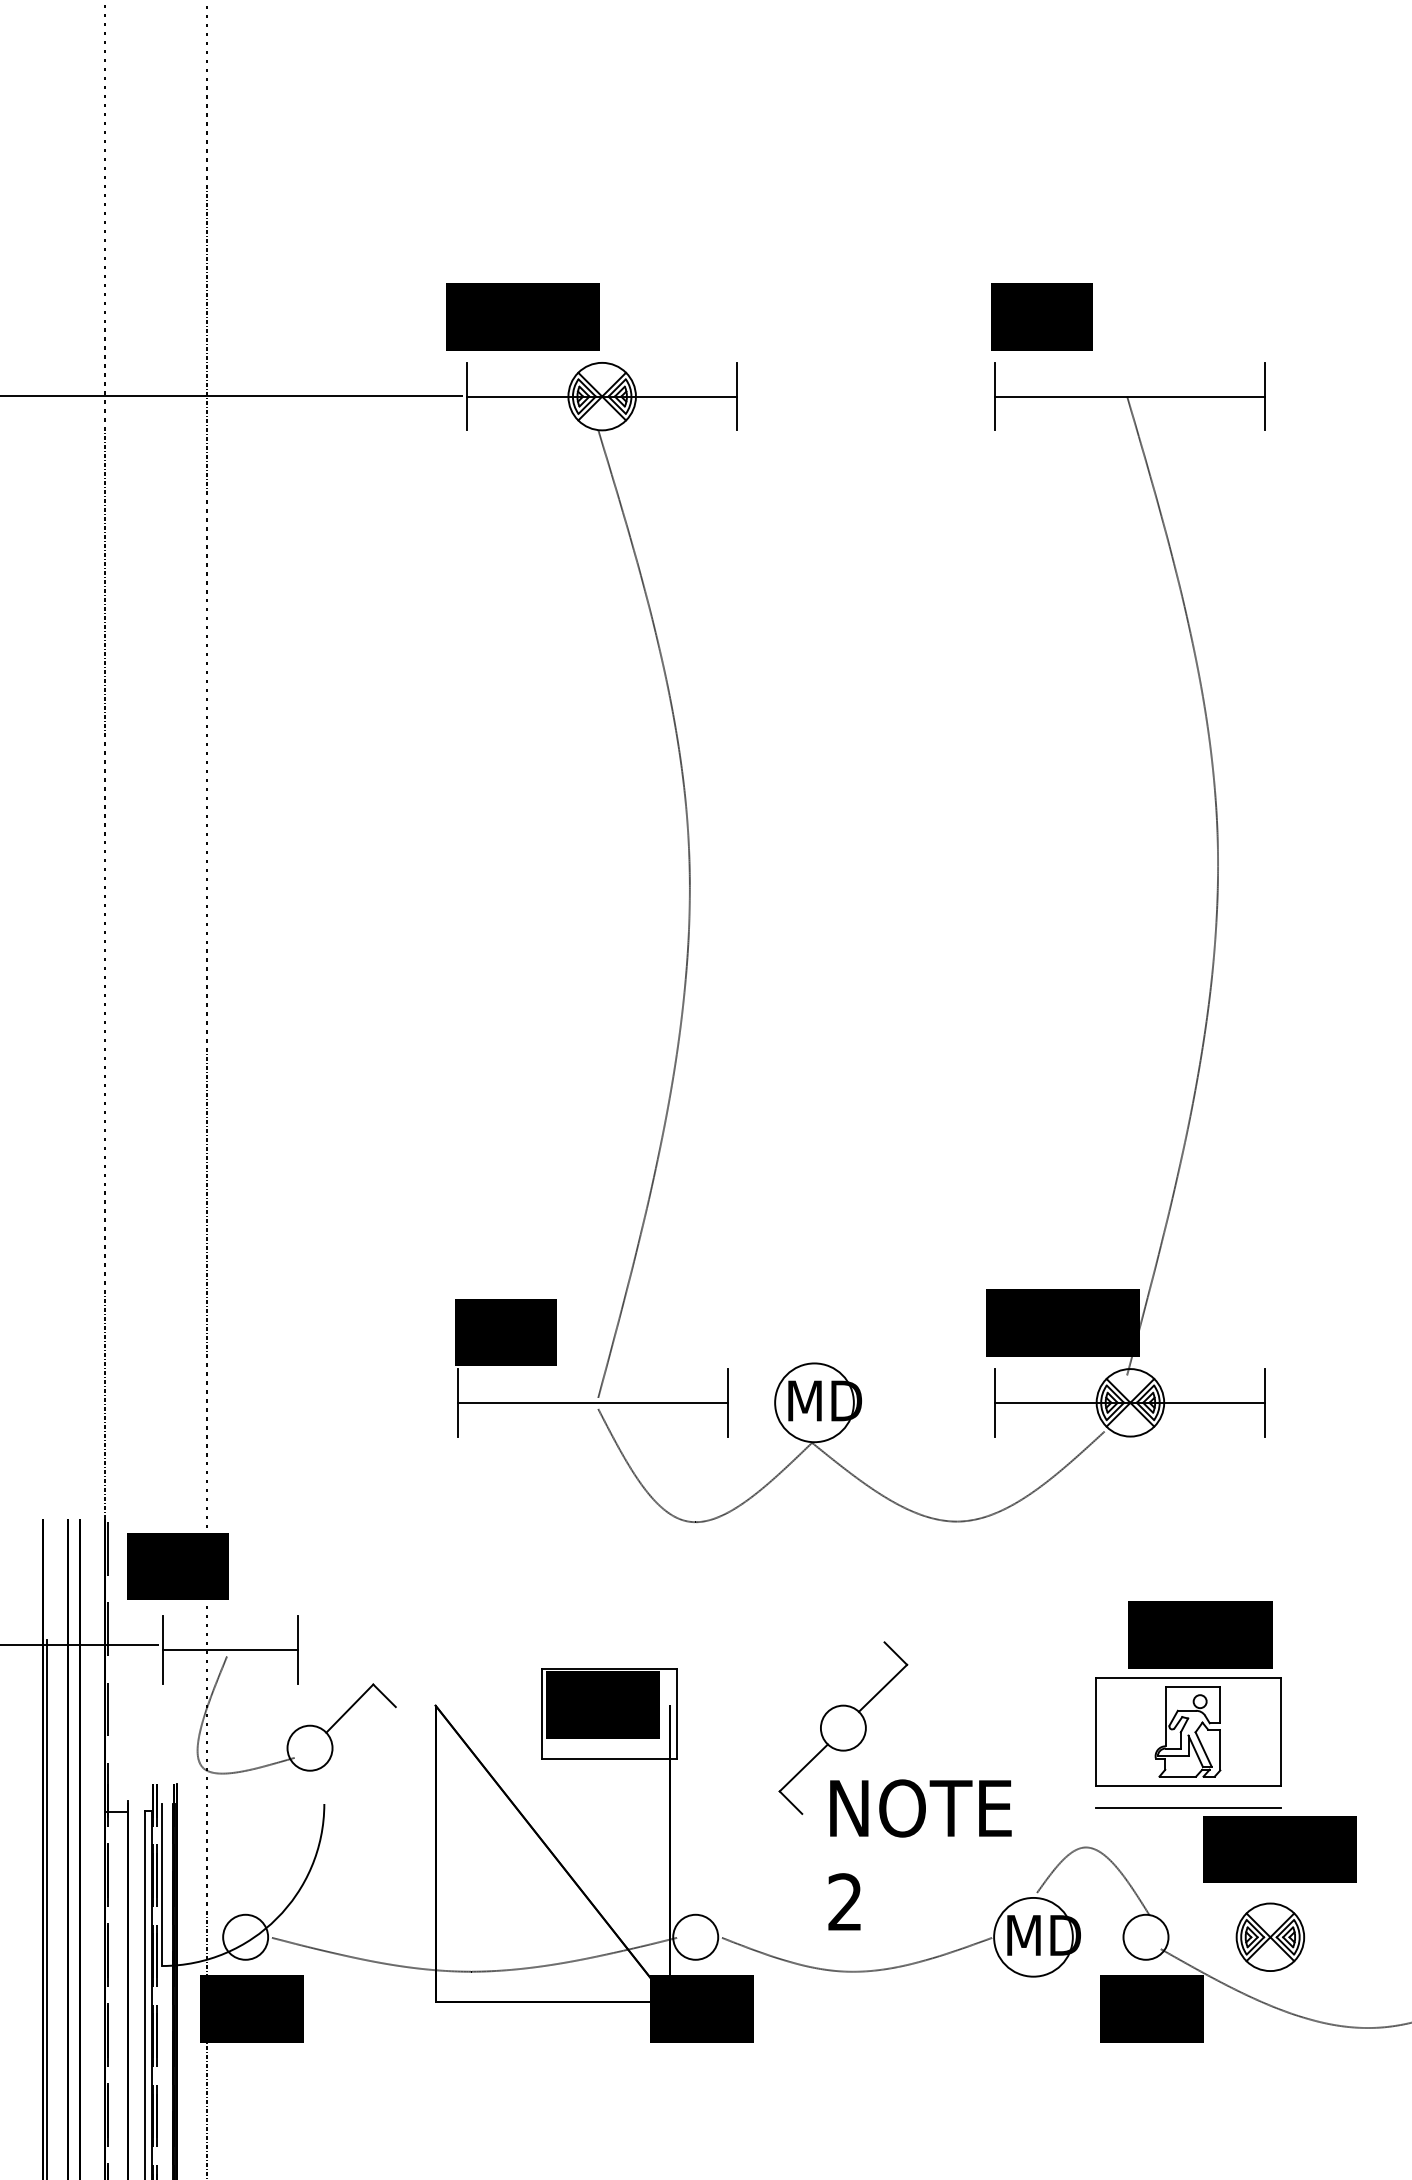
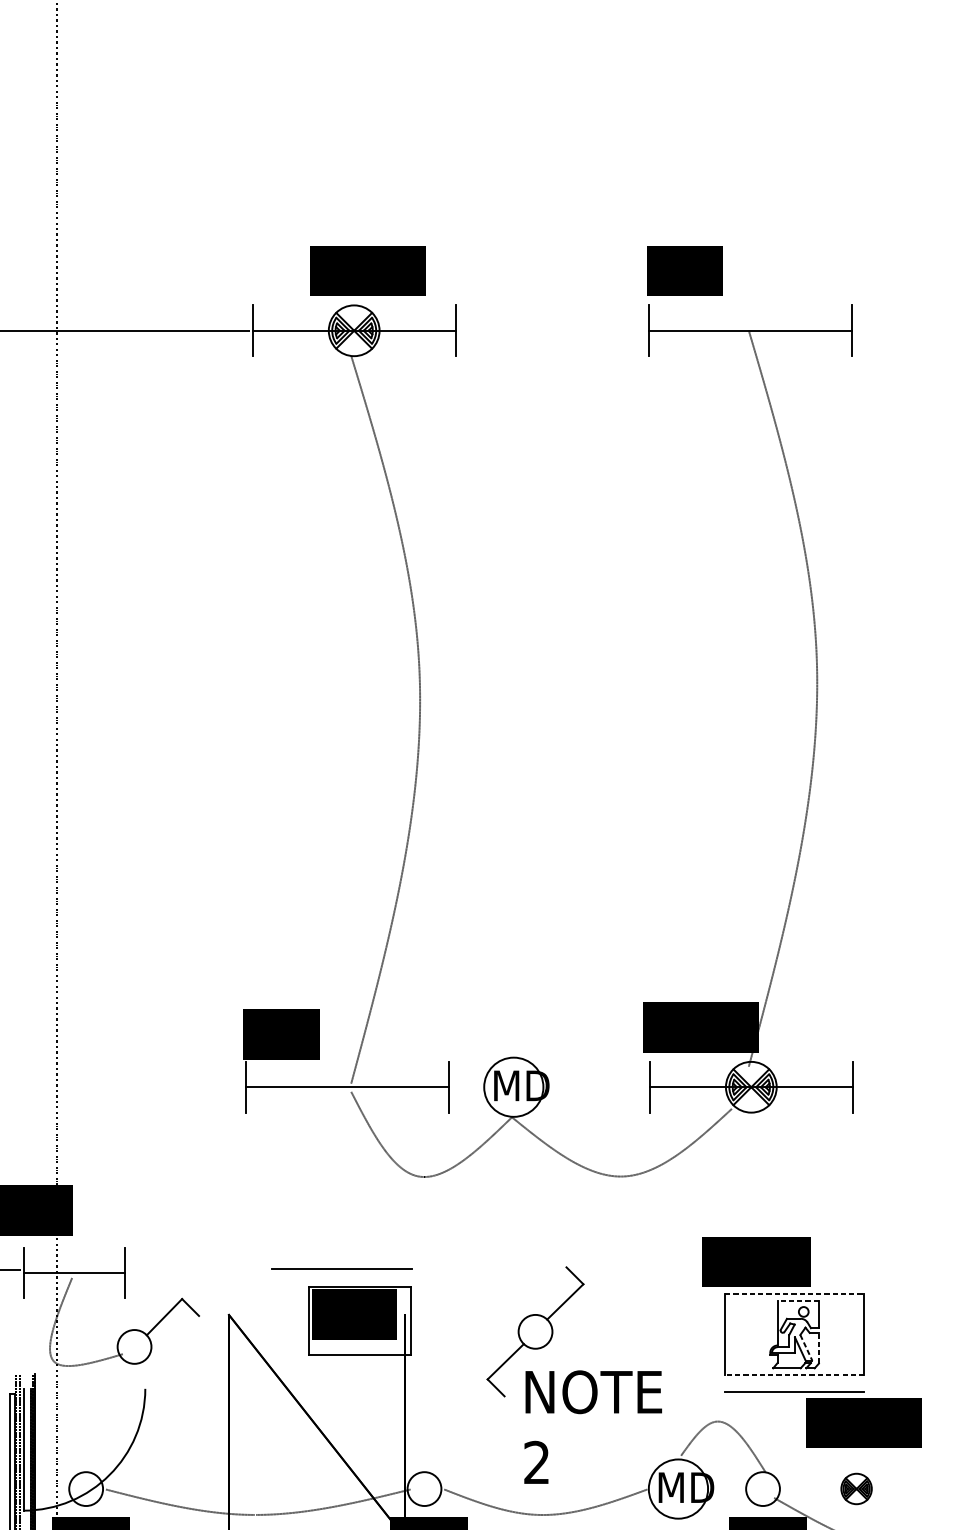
text: (522, 316) -> (367, 270), moved
text: (1200, 1634) -> (756, 1261), moved
line: (586, 1644) -> (342, 1268), added
line: (1188, 1677) -> (794, 1293), solid -> dashed
line: (1192, 1686) -> (797, 1300), solid -> dashed
line: (1203, 1749) -> (806, 1347), solid -> dashed
line: (1220, 1749) -> (819, 1347), solid -> dashed
line: (1188, 1785) -> (794, 1374), solid -> dashed
part: (1270, 1936) -> (856, 1488), size x0.6

